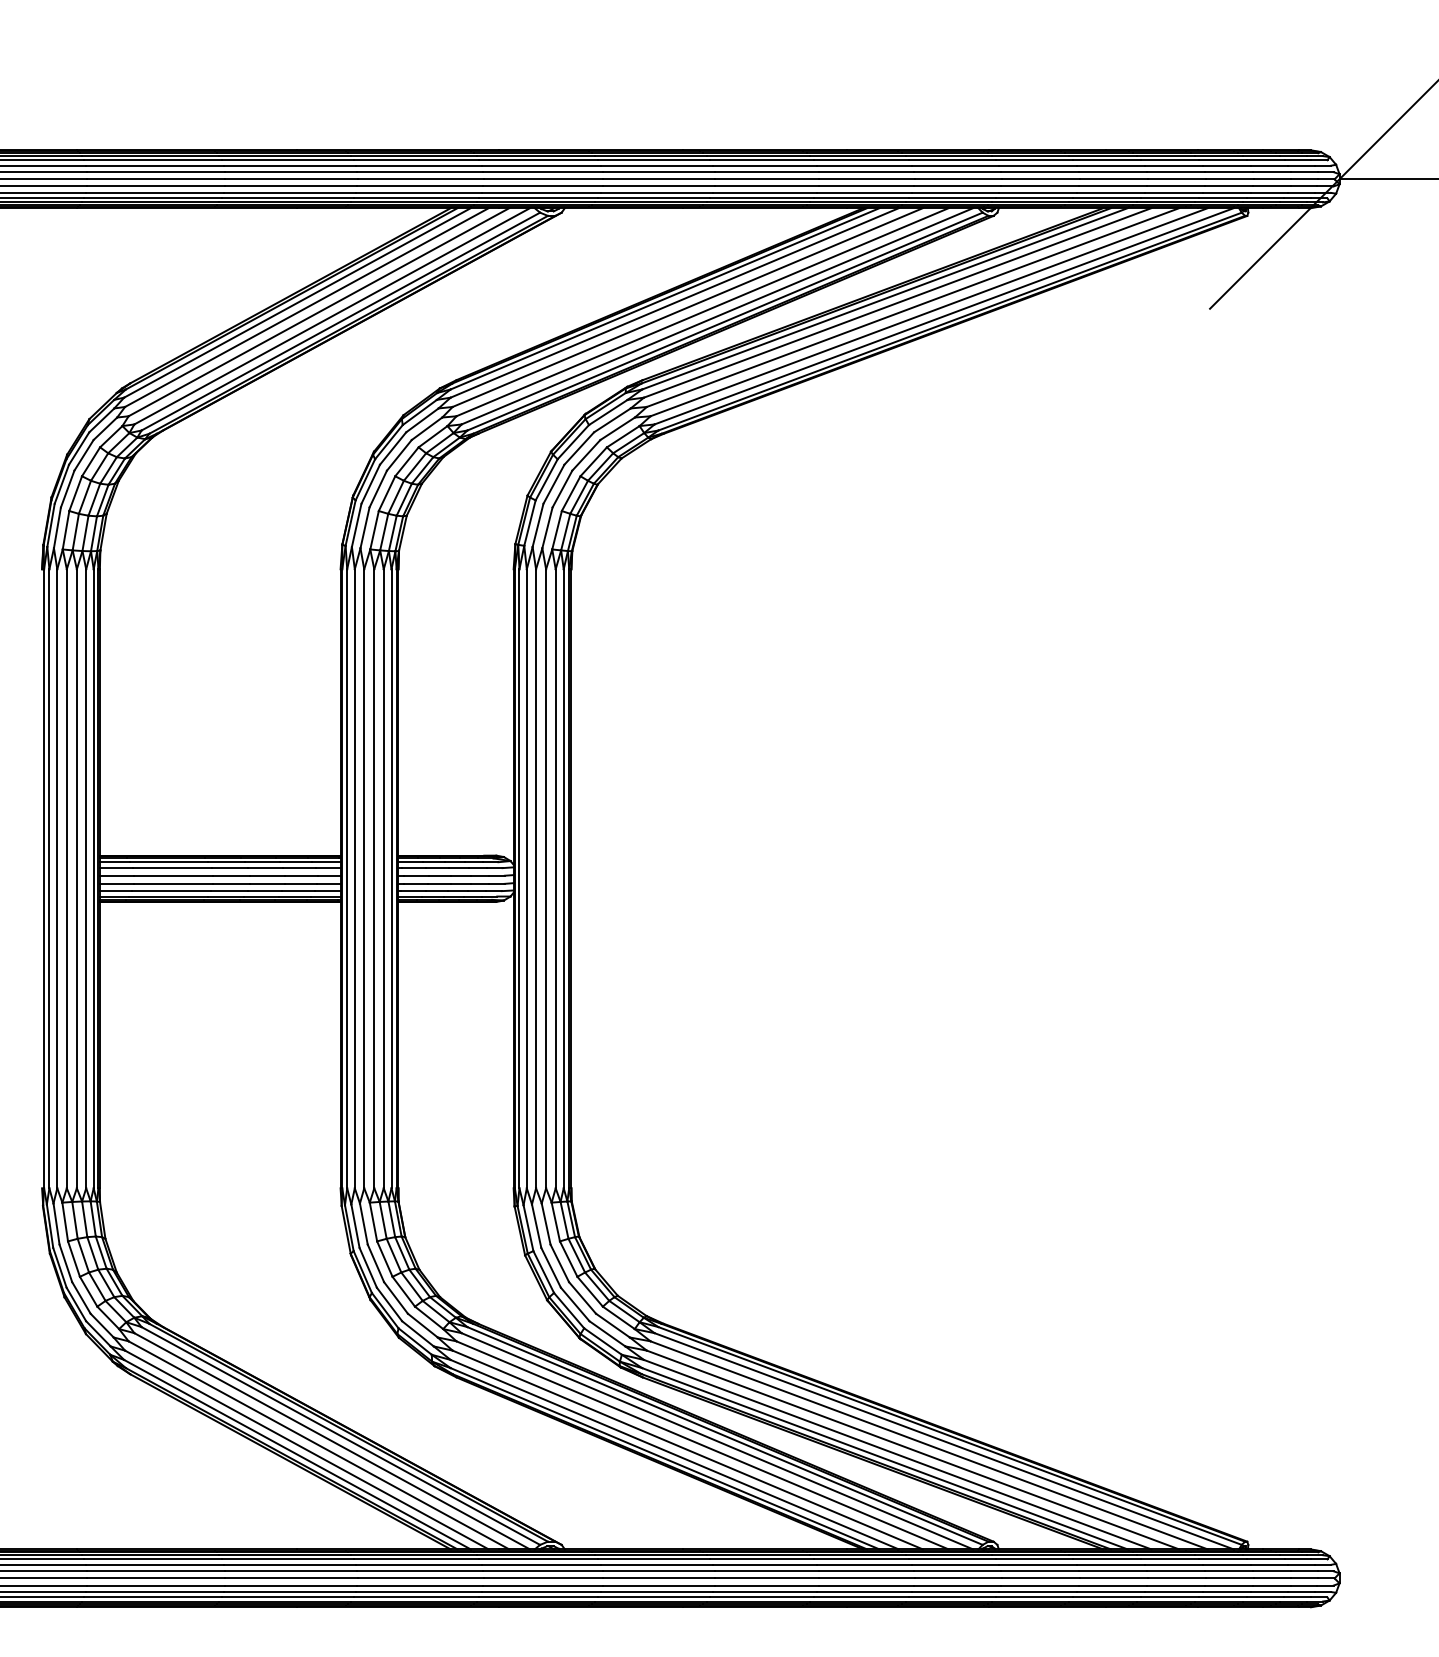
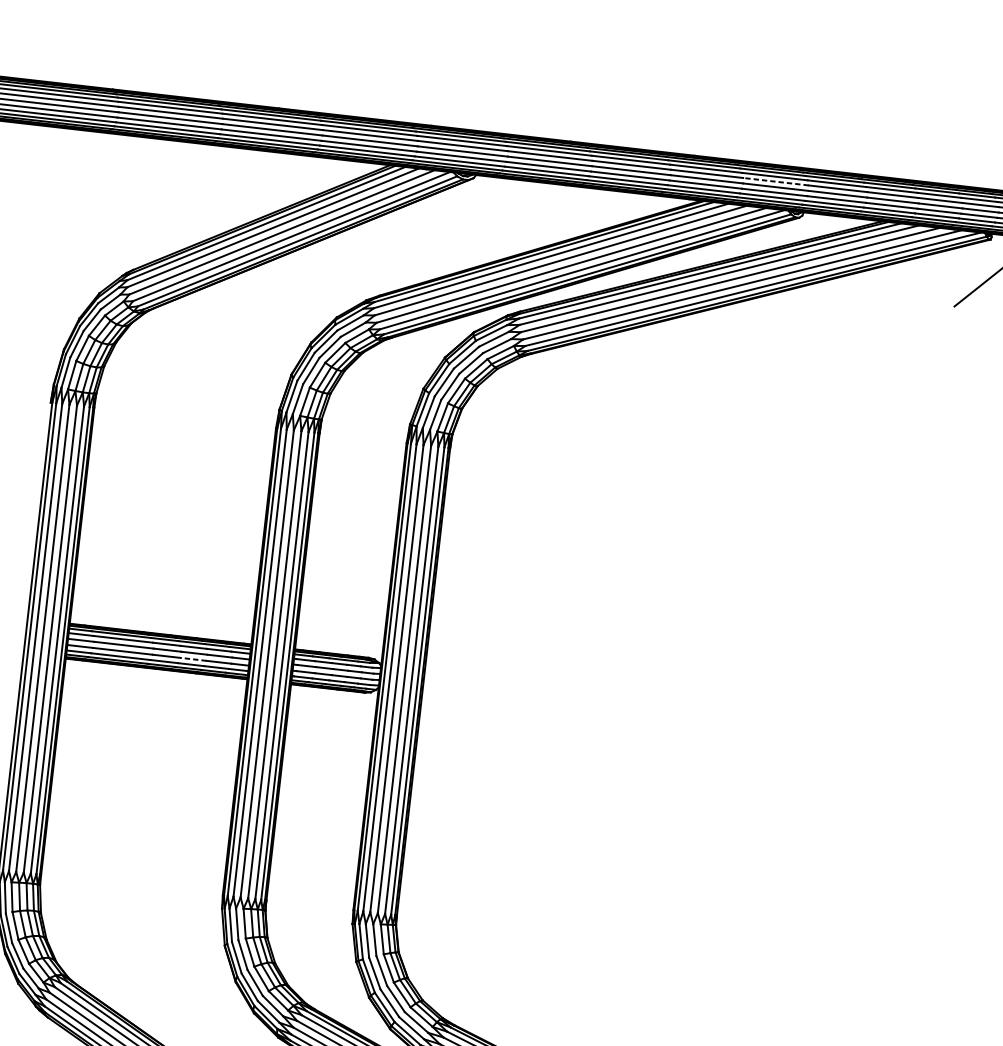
line: (957, 172) -> (775, 181), solid -> dashed
line: (266, 883) -> (193, 659), solid -> dashed

